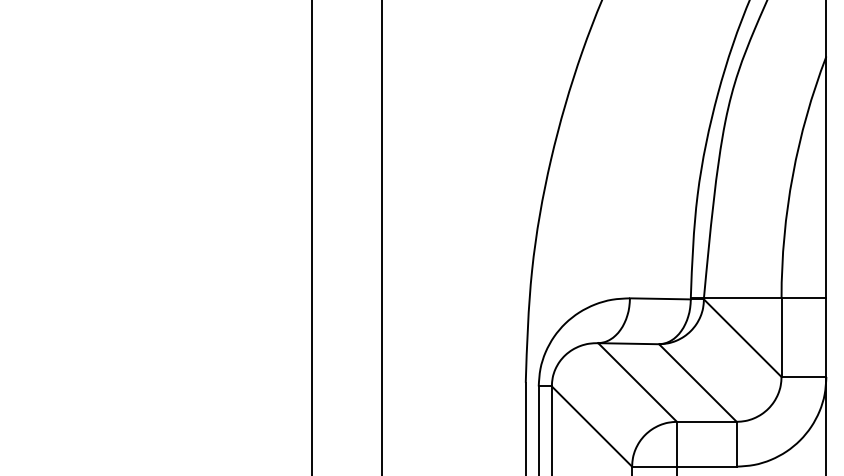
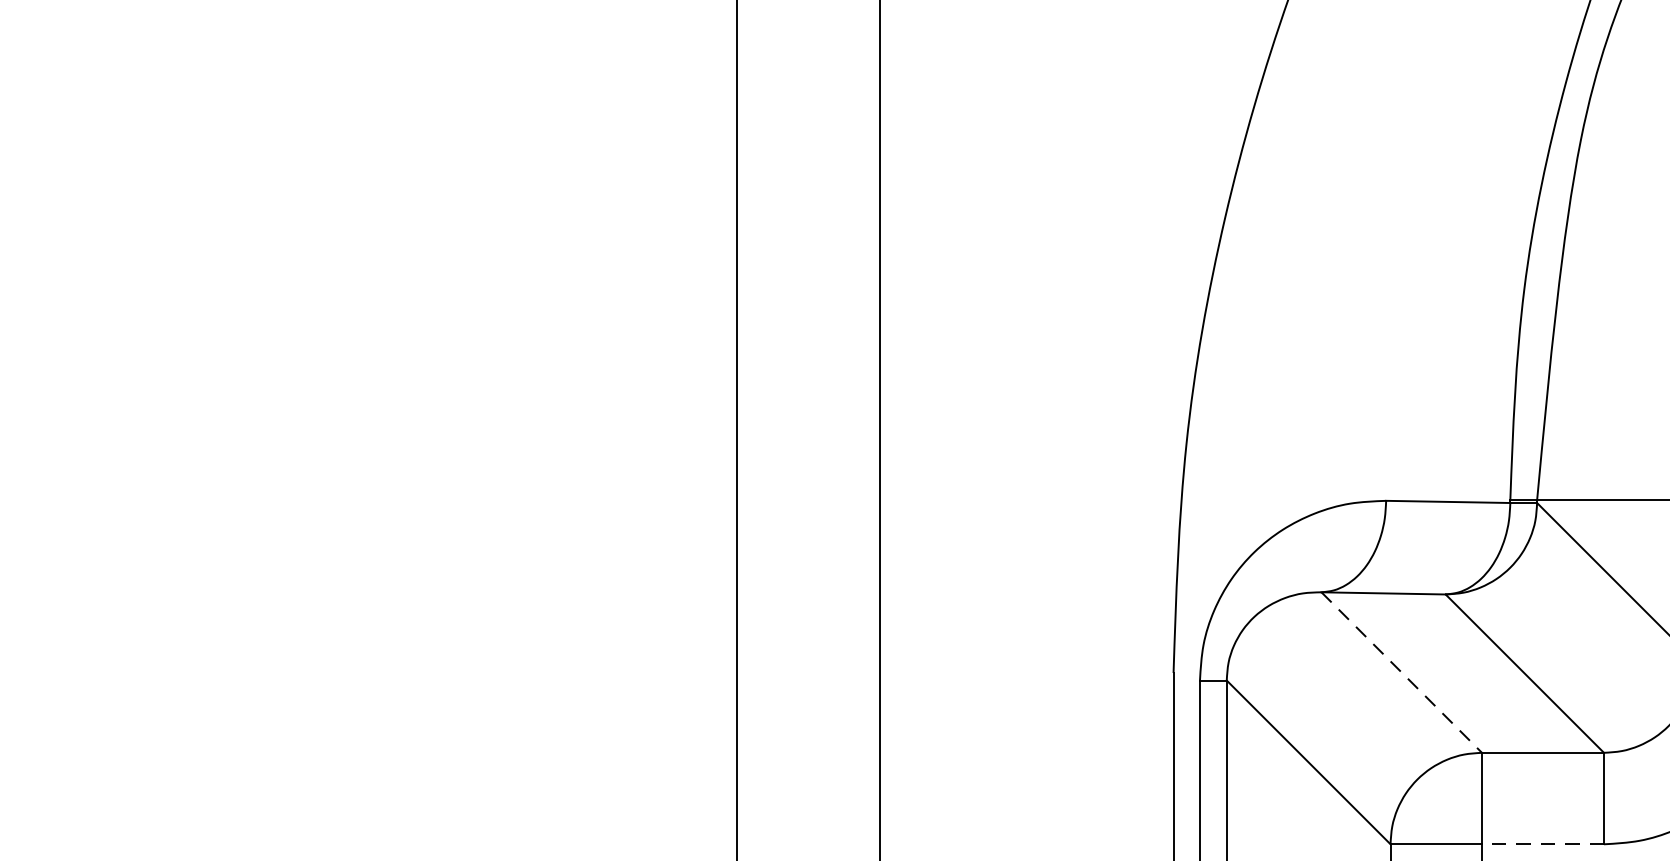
line: (637, 382) -> (1401, 672), solid -> dashed
line: (706, 466) -> (1542, 843), solid -> dashed

